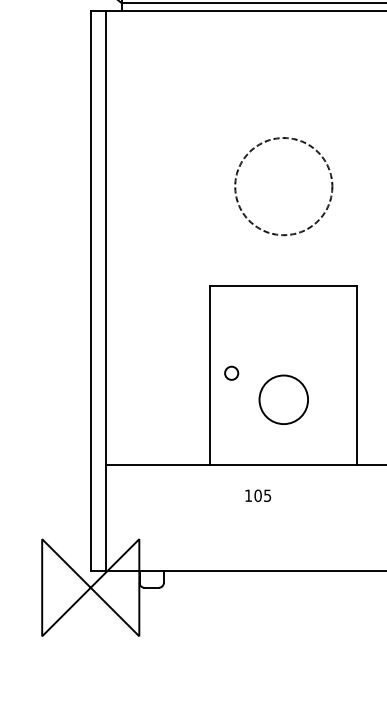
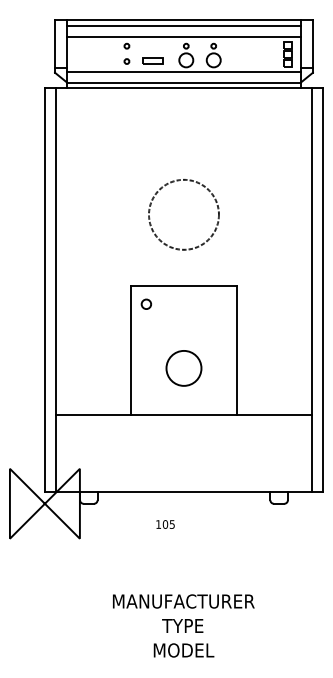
circle: (230, 372) -> (145, 303), moved
text: (258, 495) -> (165, 524), moved

